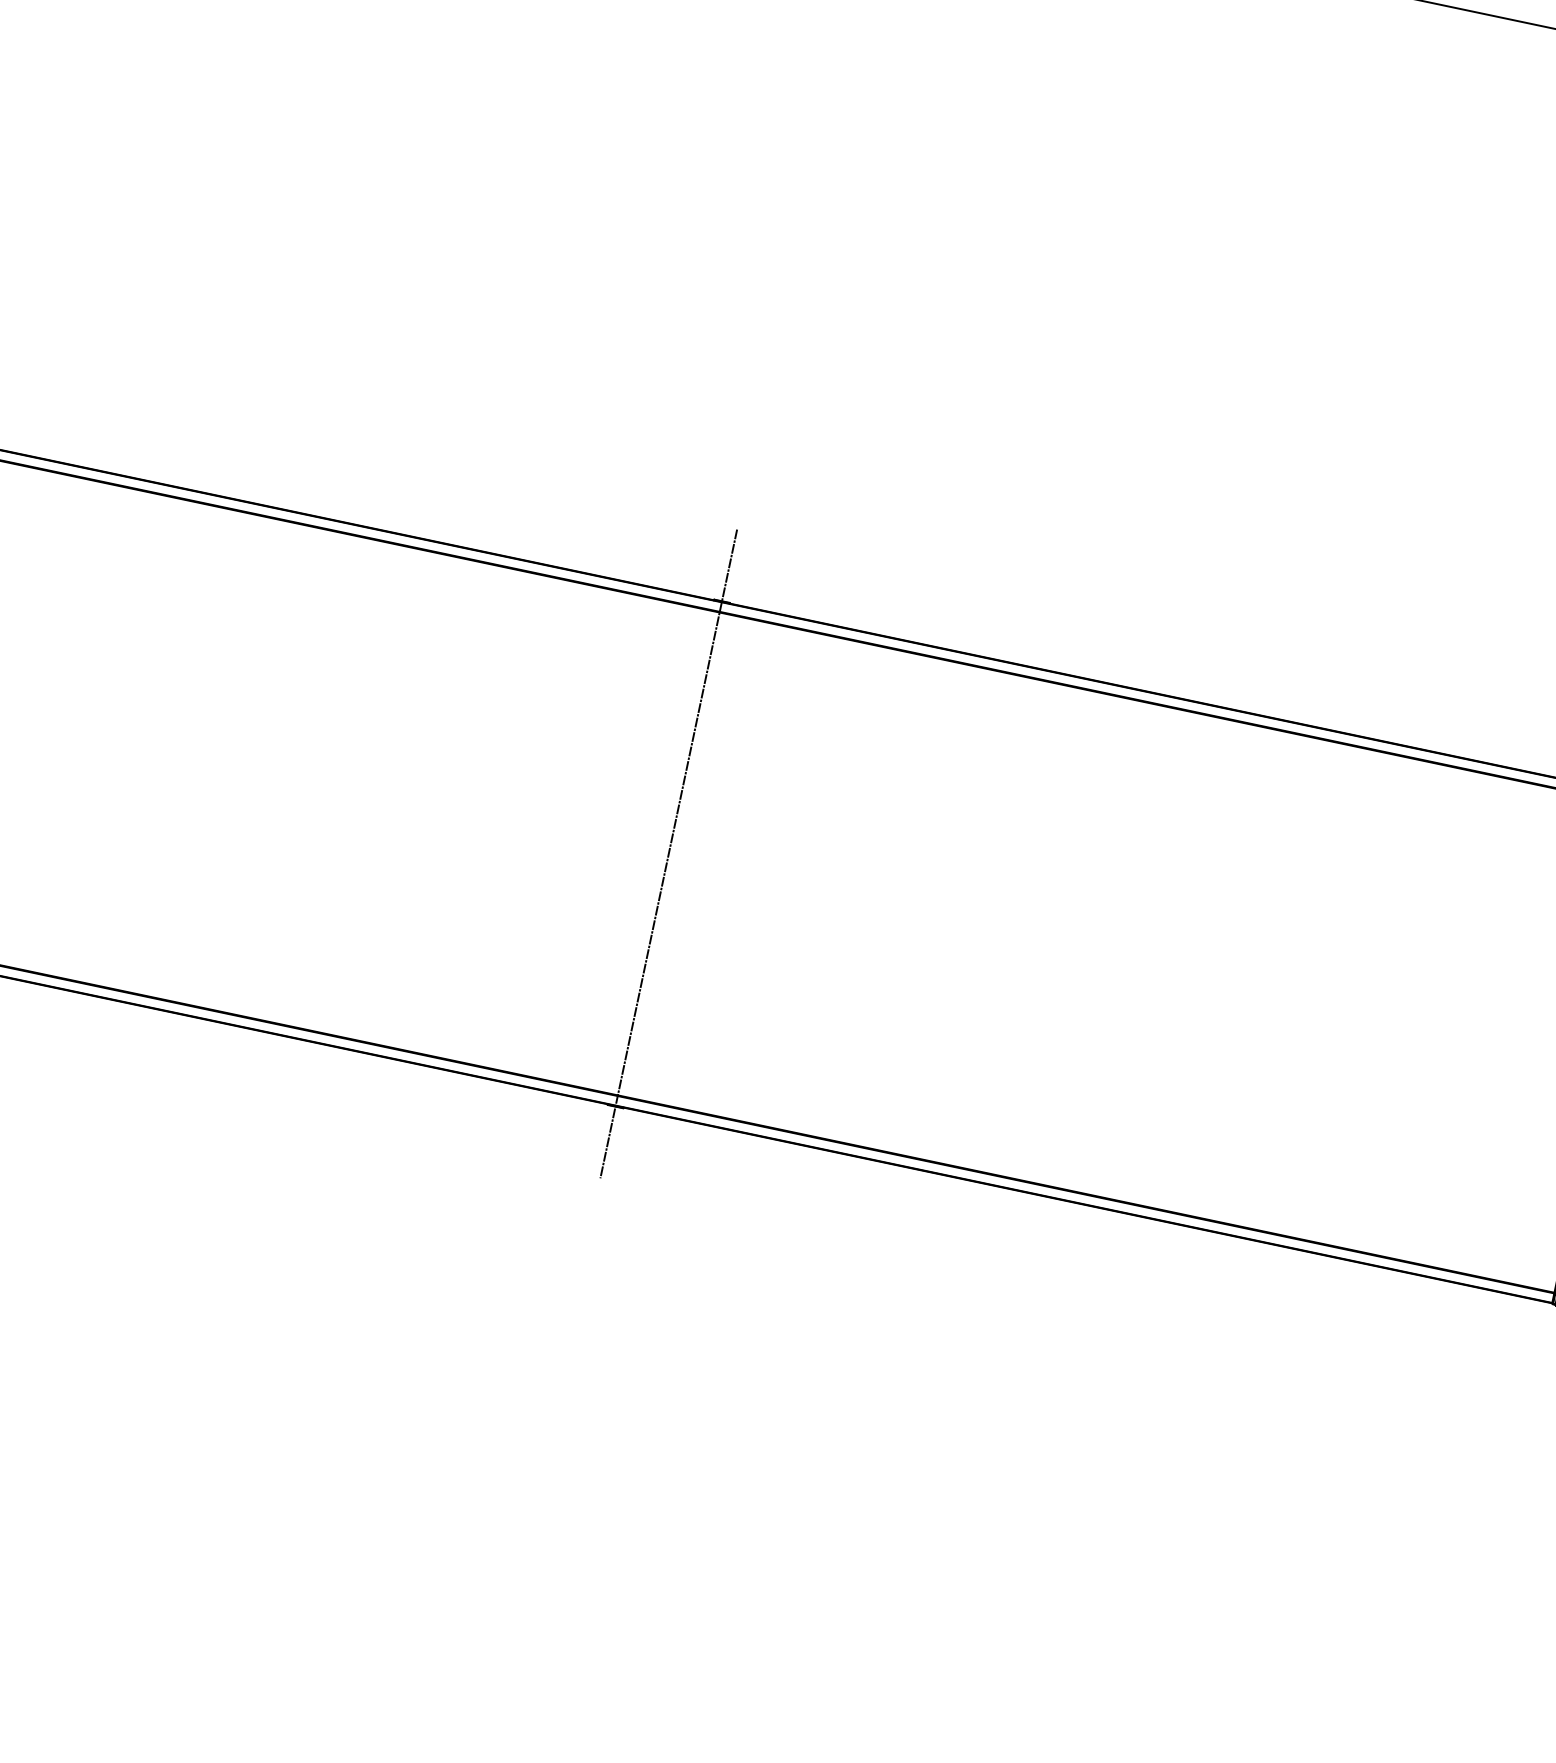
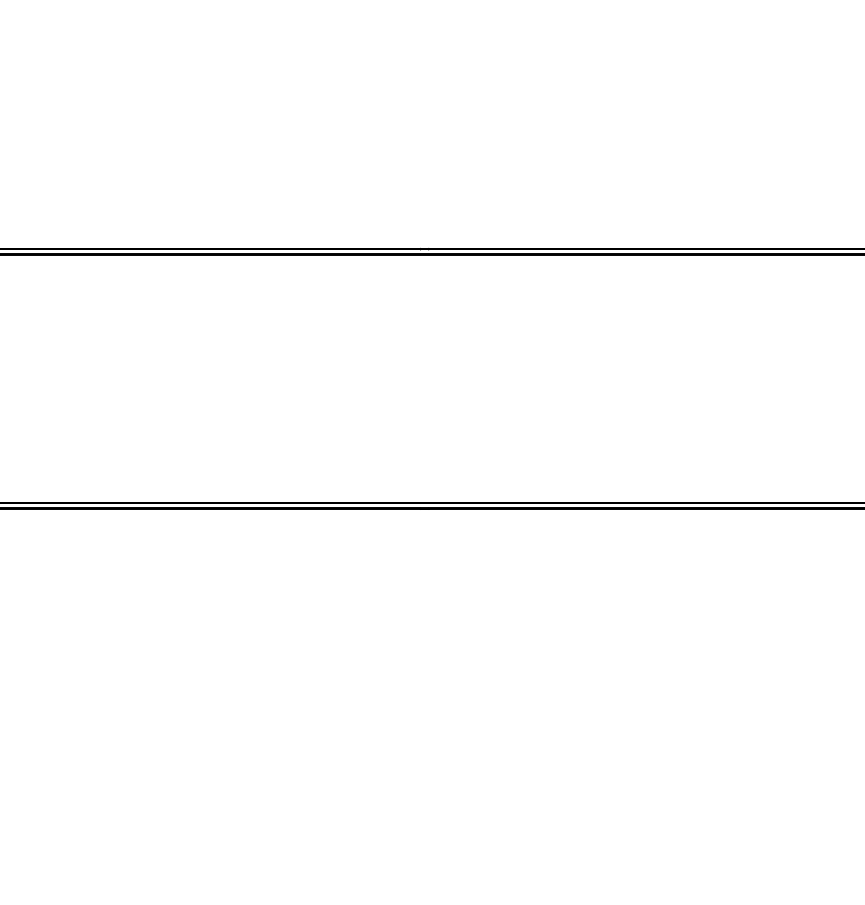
line: (668, 853) -> (424, 378), removed

